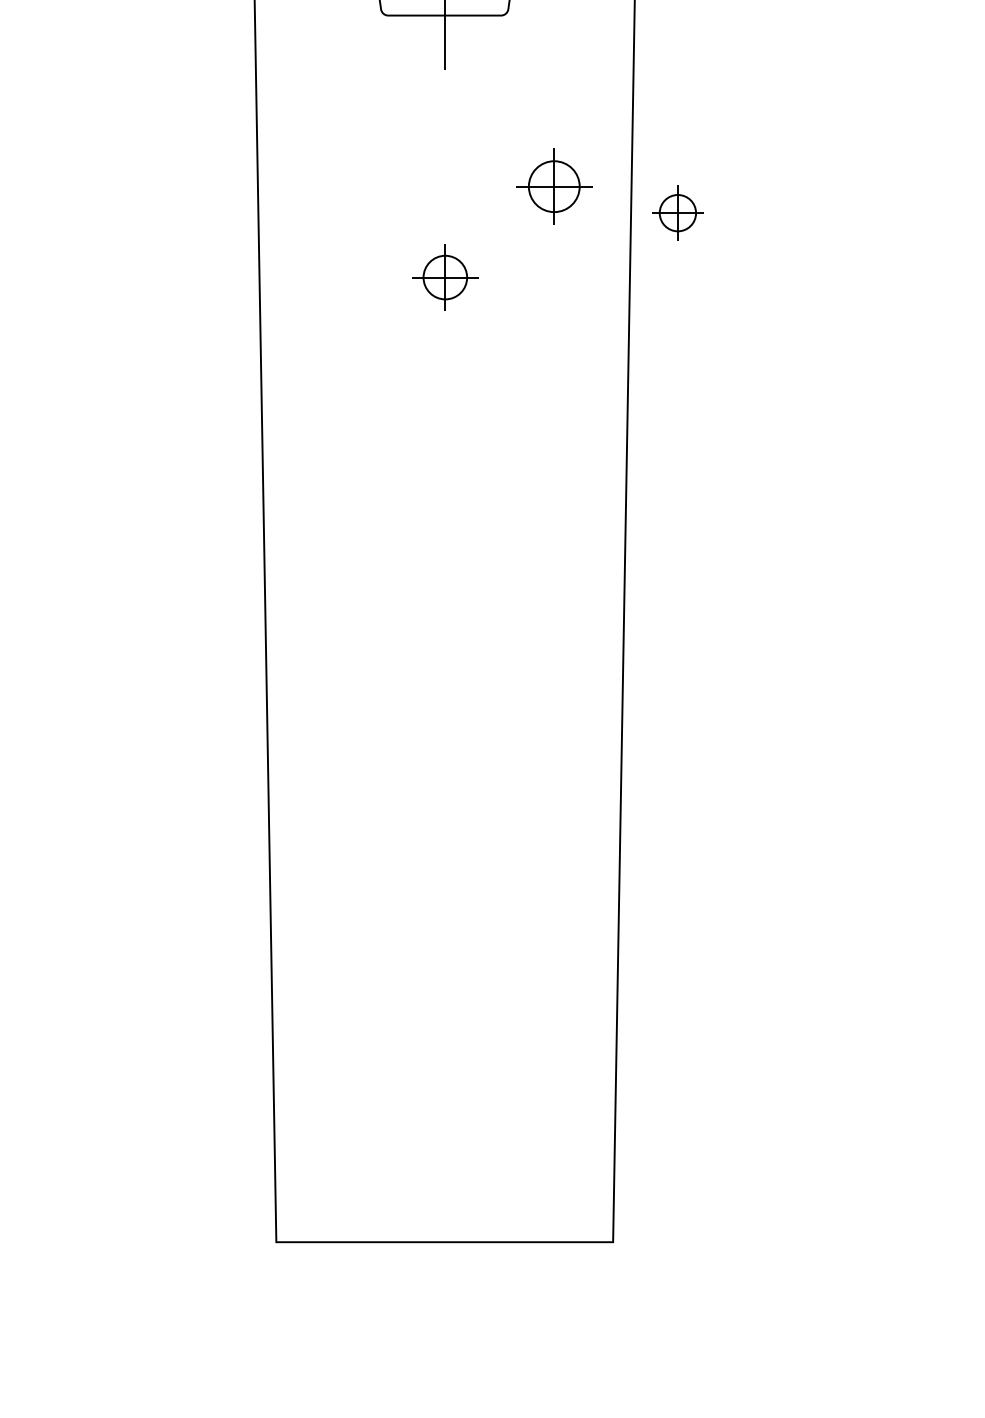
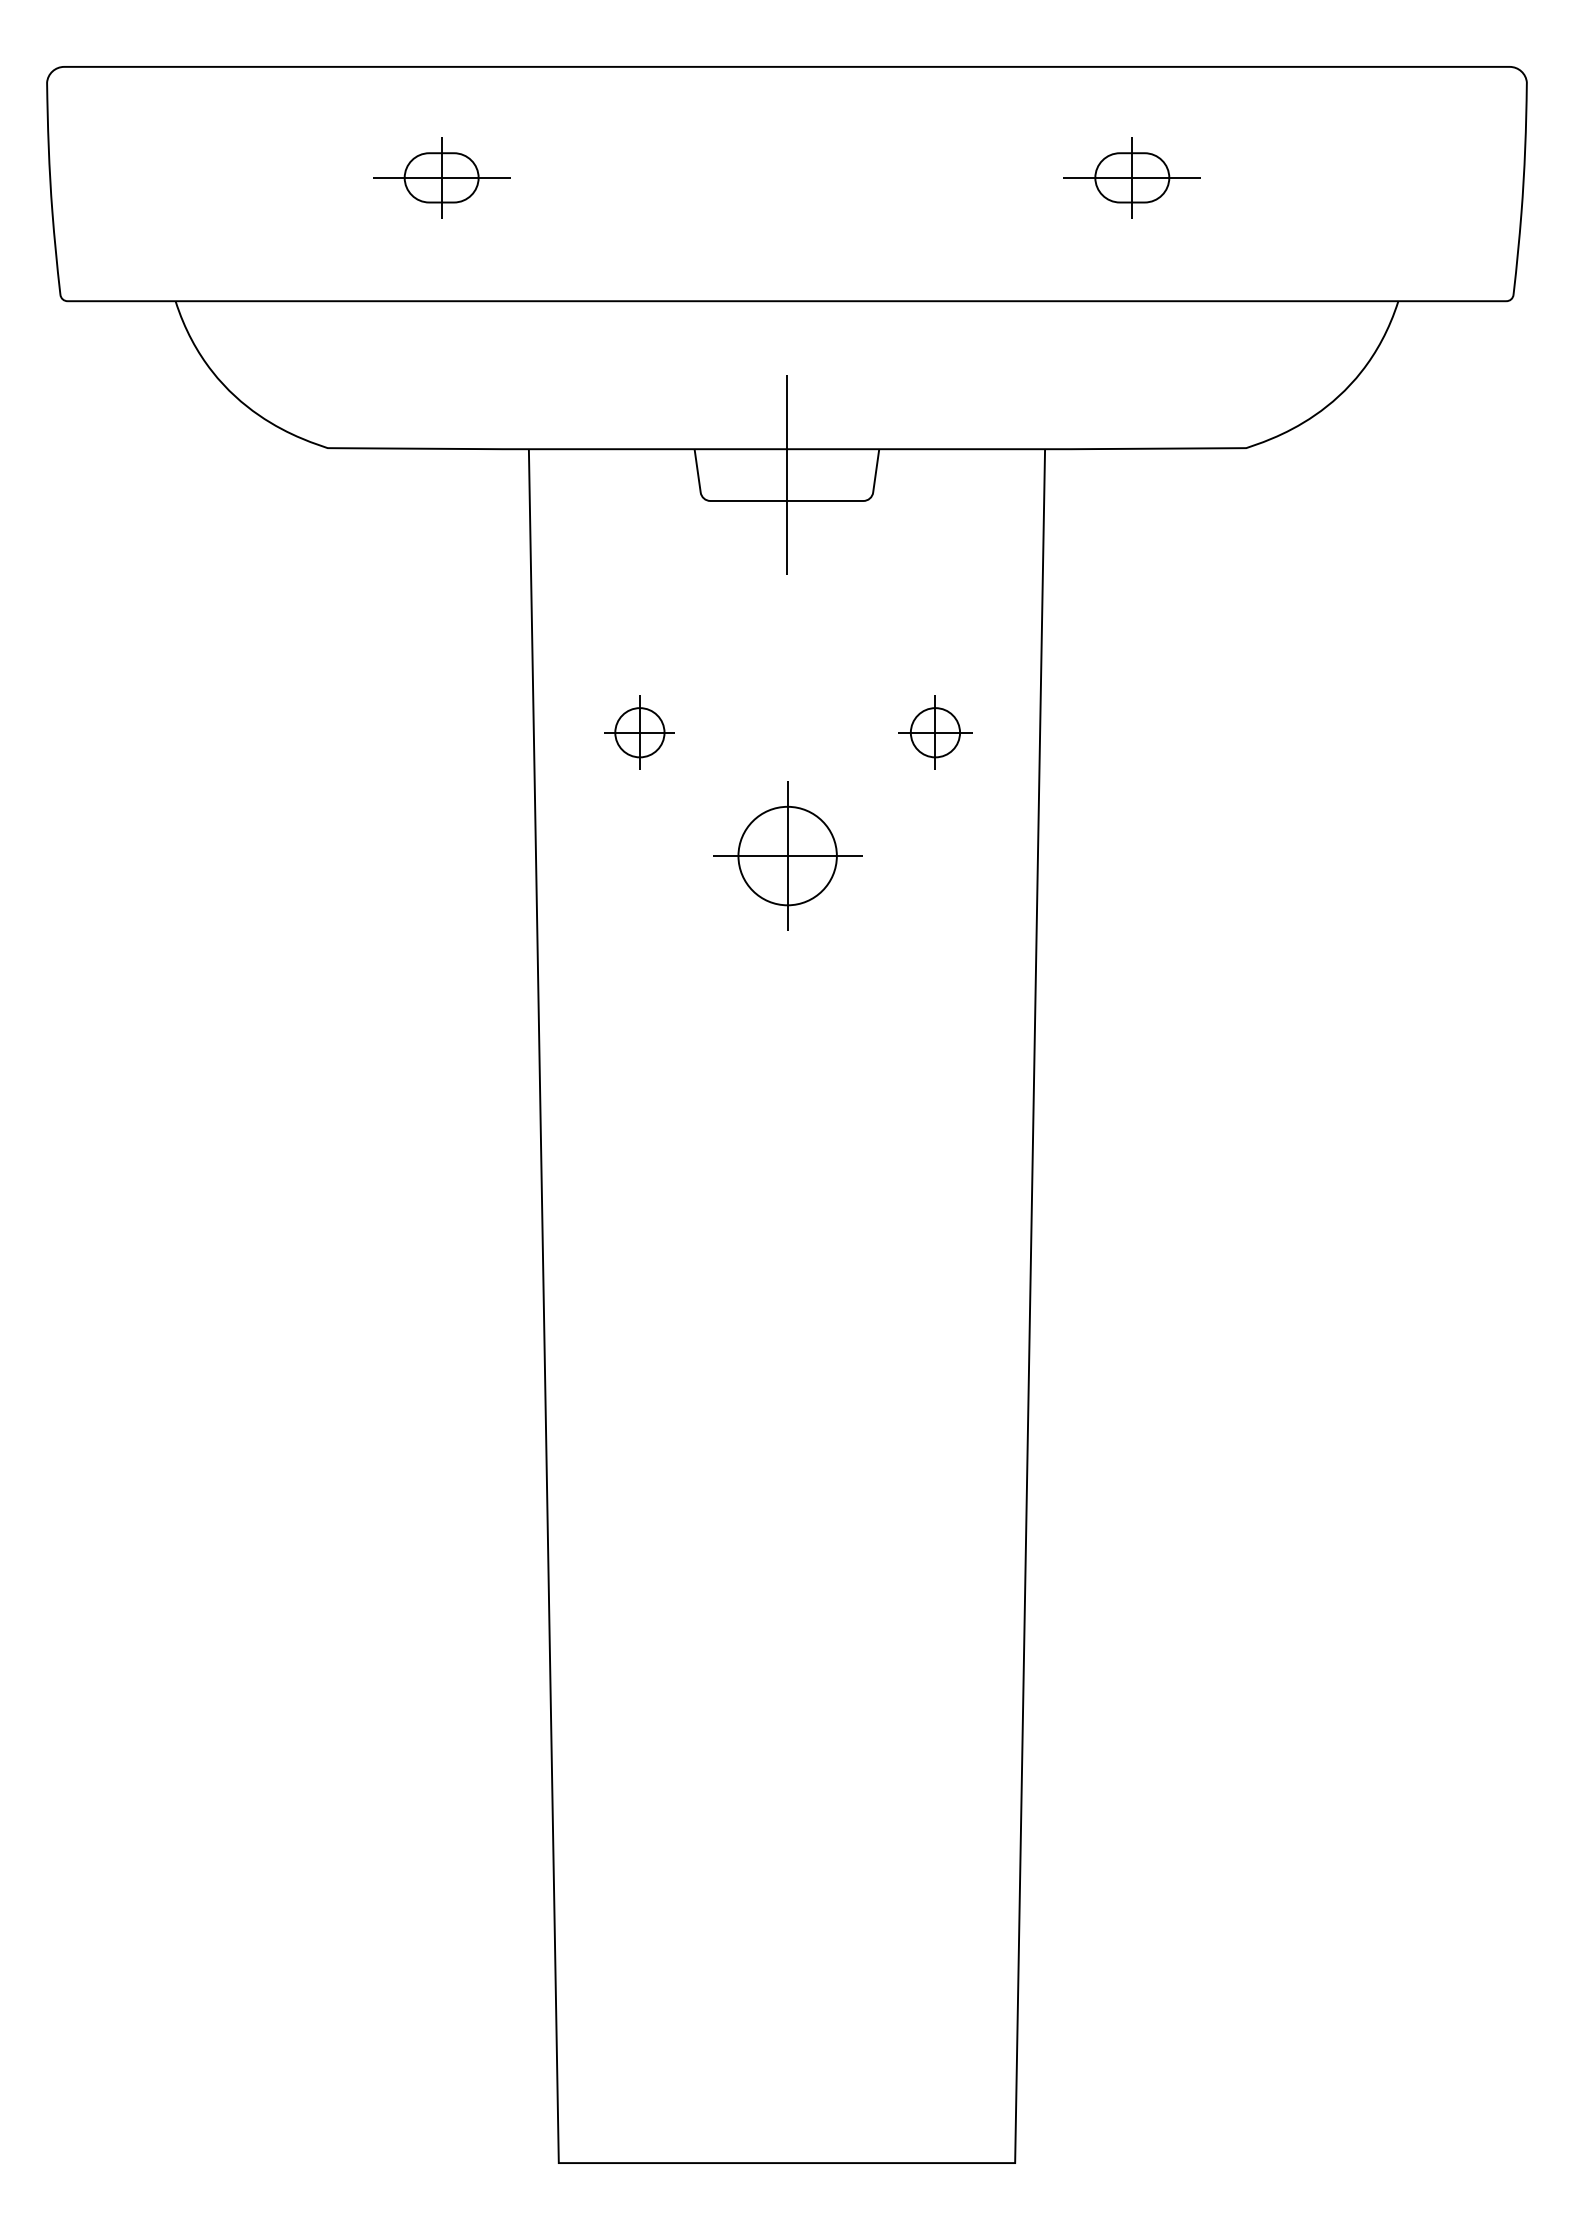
part: (554, 186) -> (935, 732), size x0.71
part: (677, 212) -> (639, 732), moved
part: (445, 277) -> (787, 855), size x1.67

